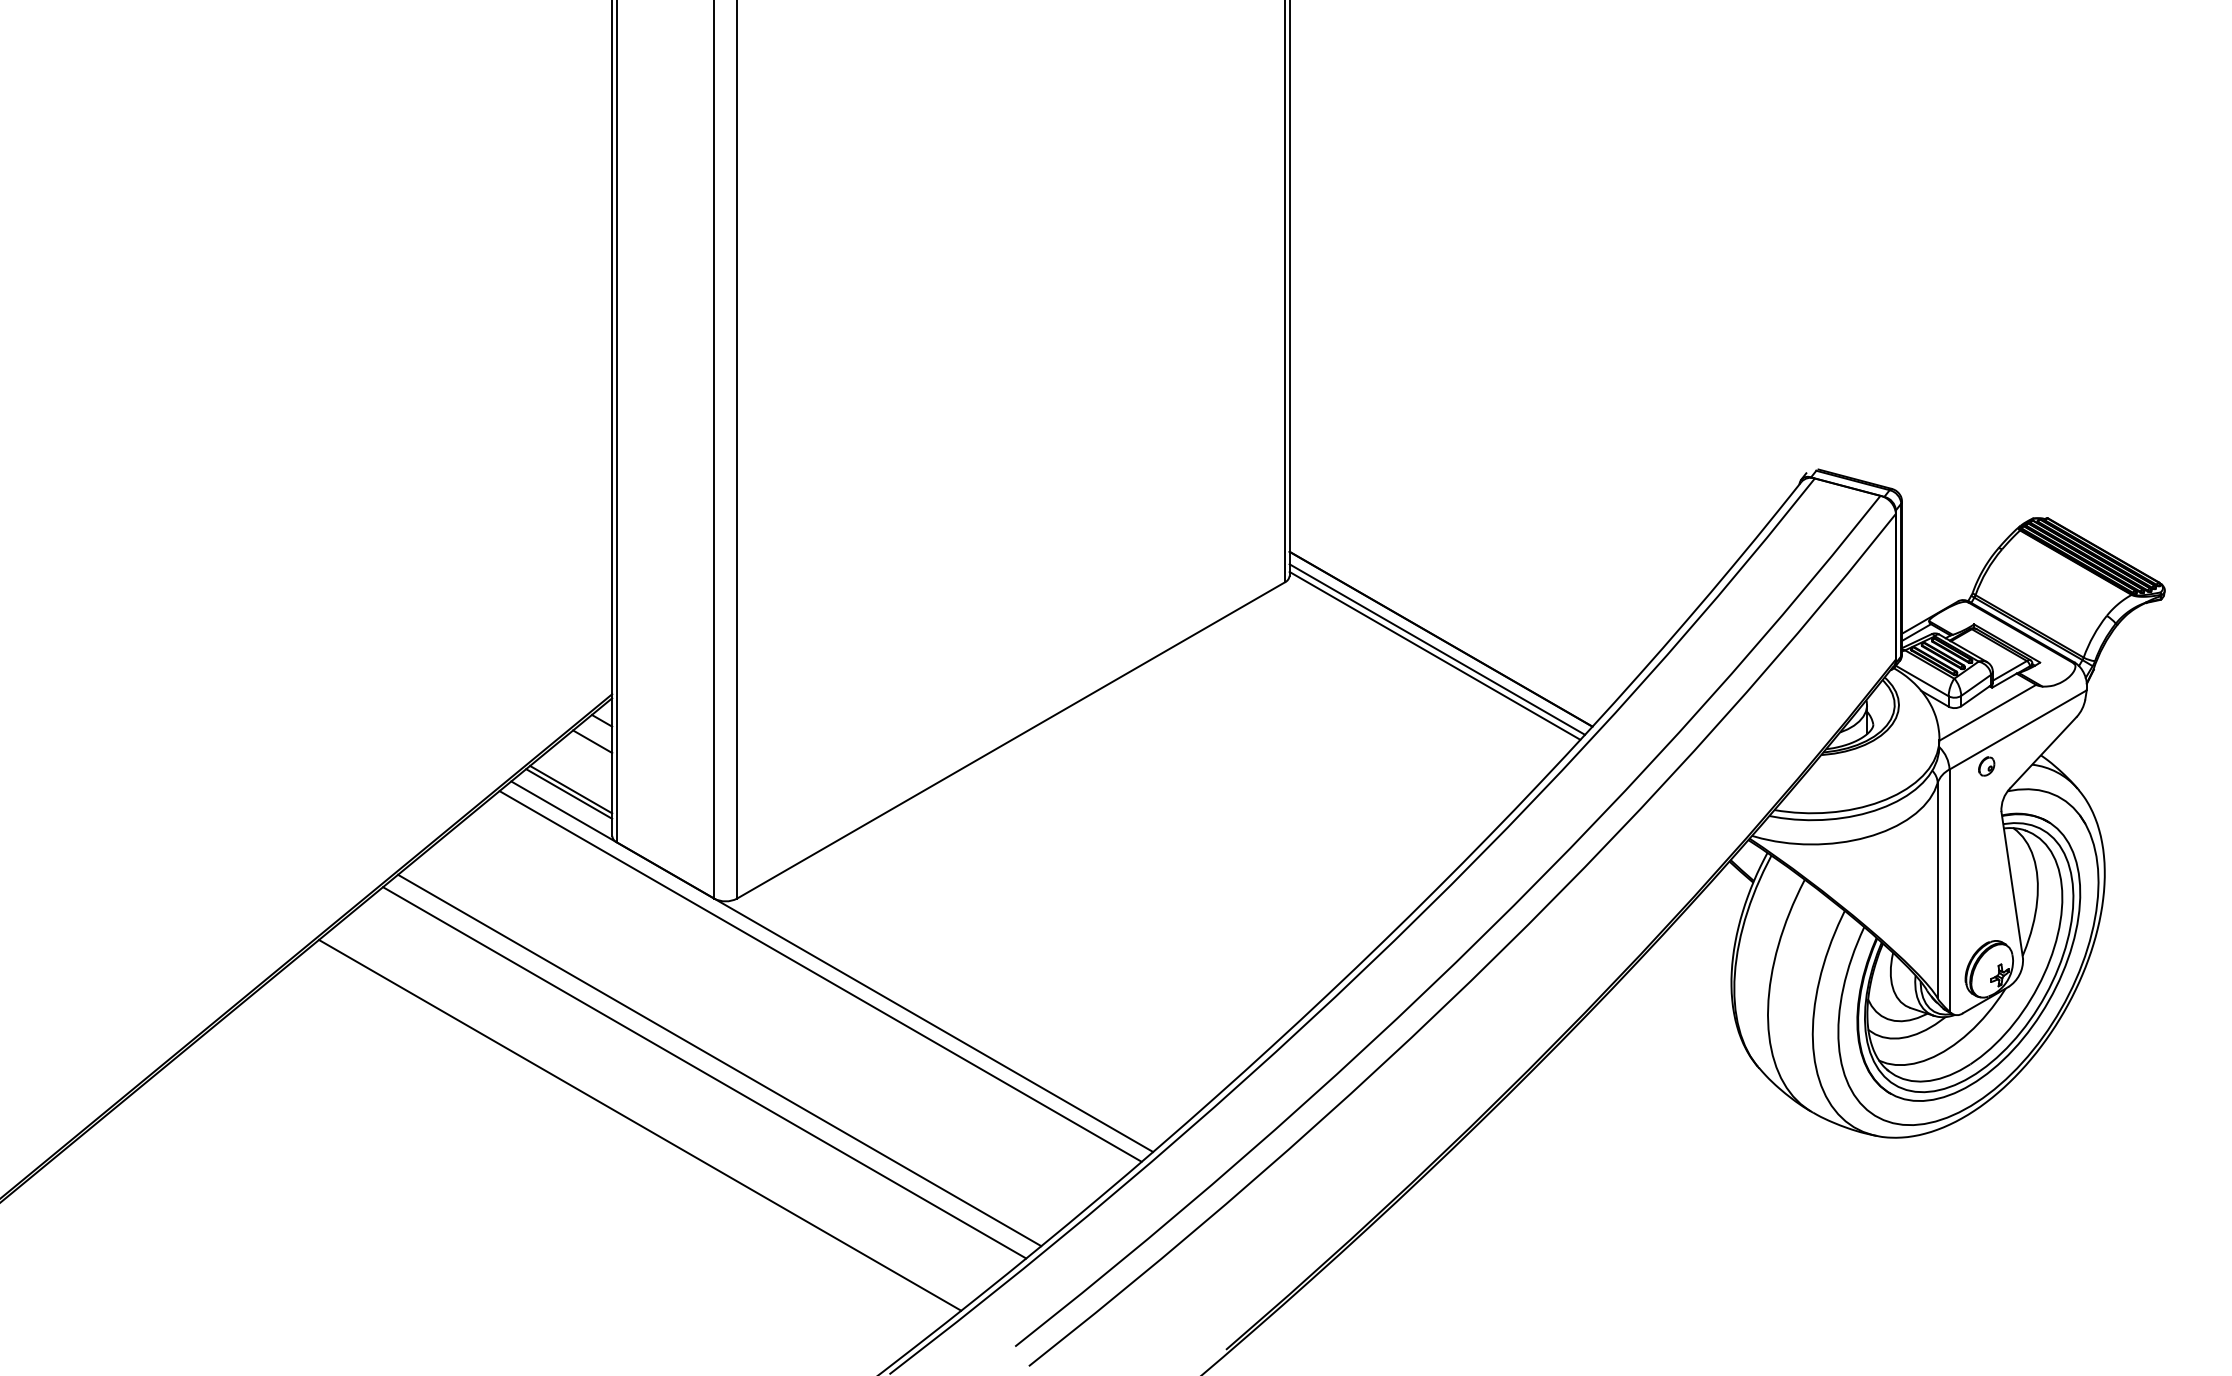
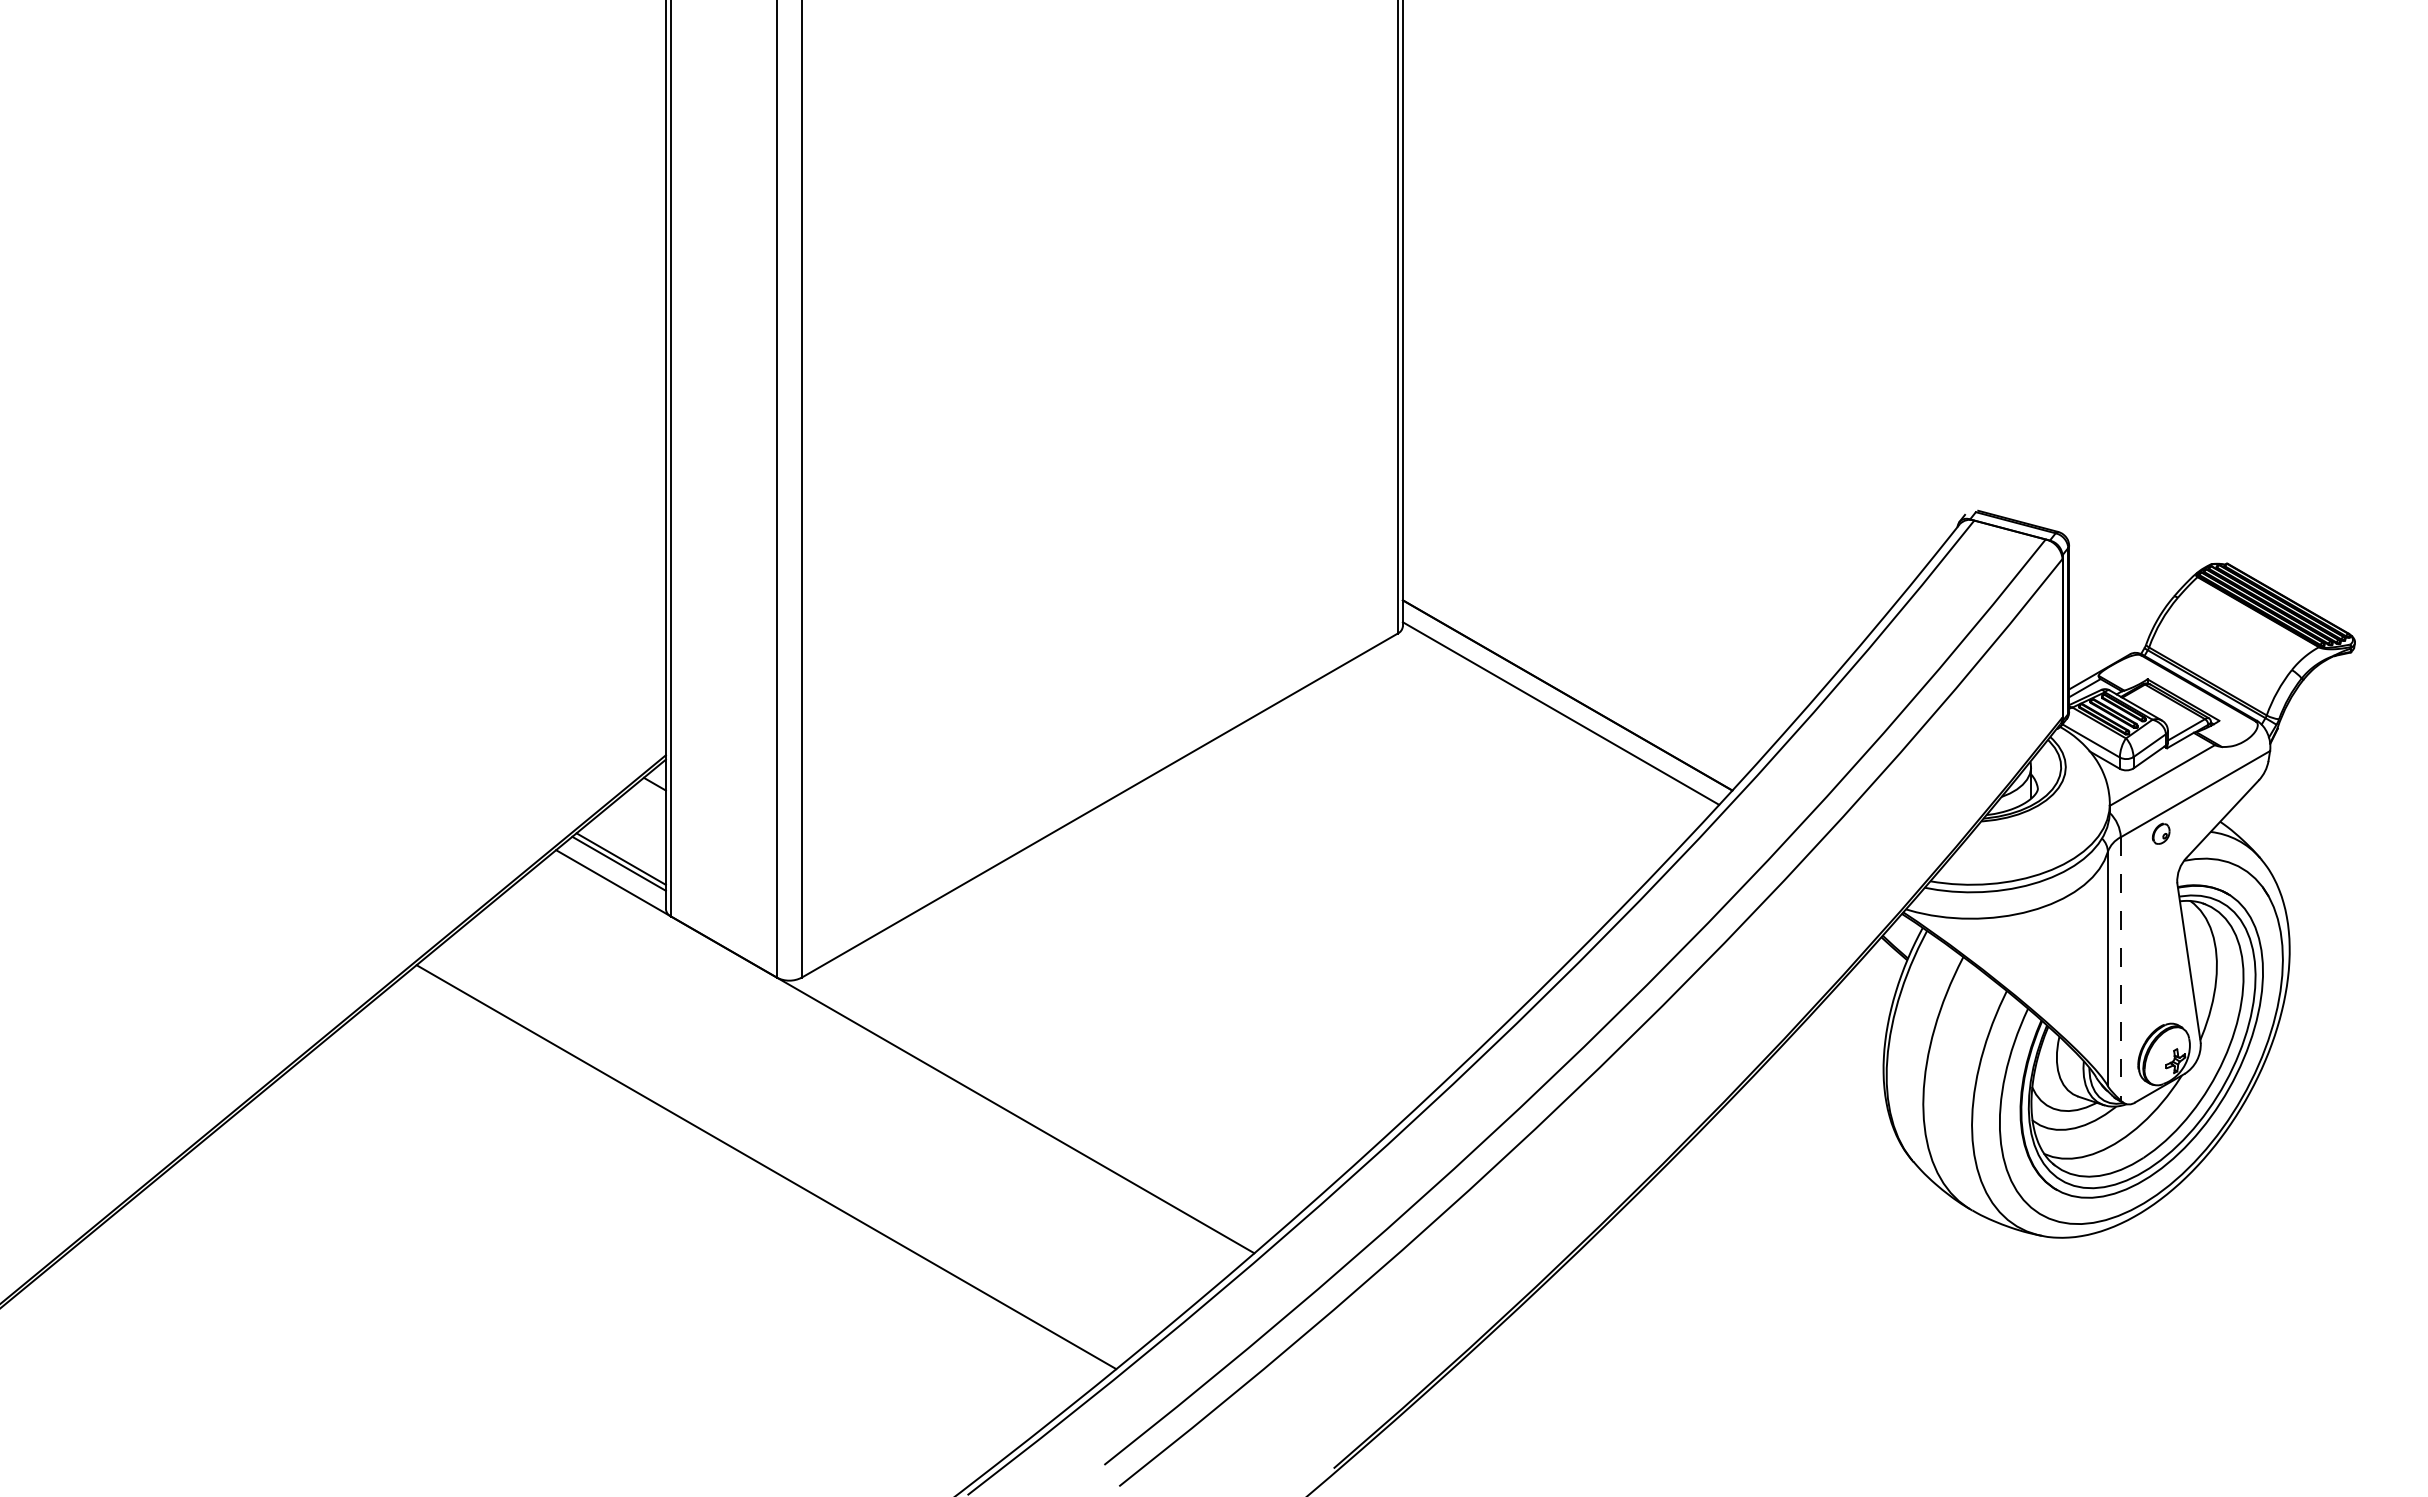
line: (1437, 649) -> (1563, 706), removed
line: (592, 741) -> (644, 806), removed
line: (1949, 890) -> (2120, 968), solid -> dashed
line: (820, 975) -> (892, 1061), removed
line: (719, 1060) -> (782, 1153), removed
line: (639, 1124) -> (695, 1223), removed

